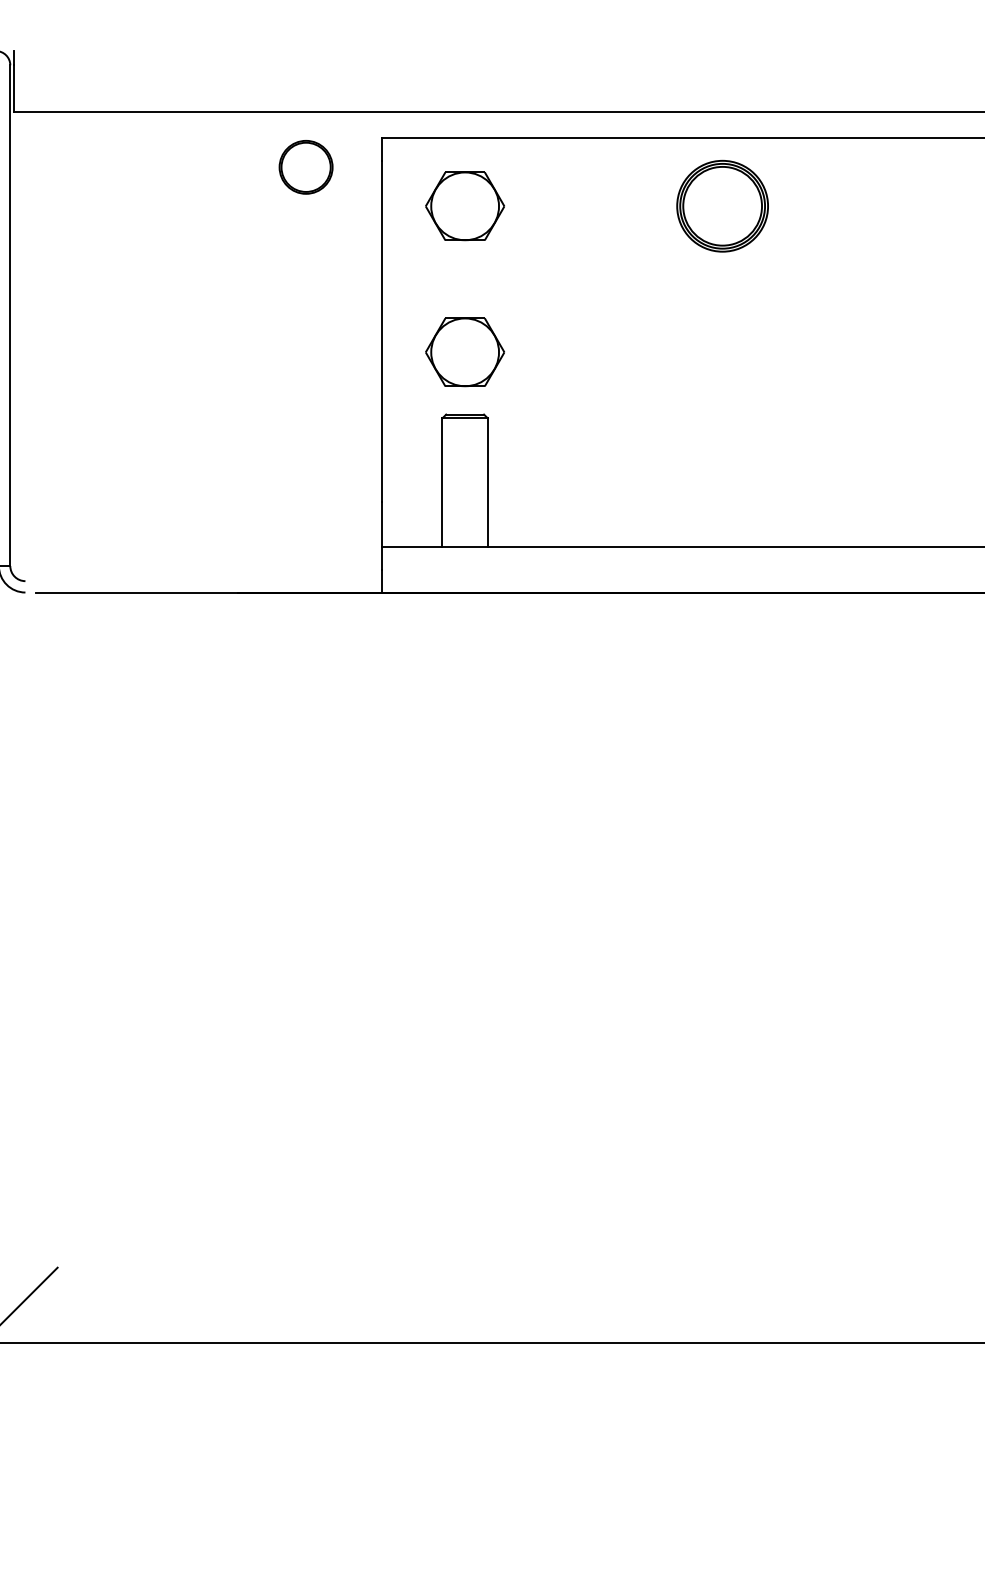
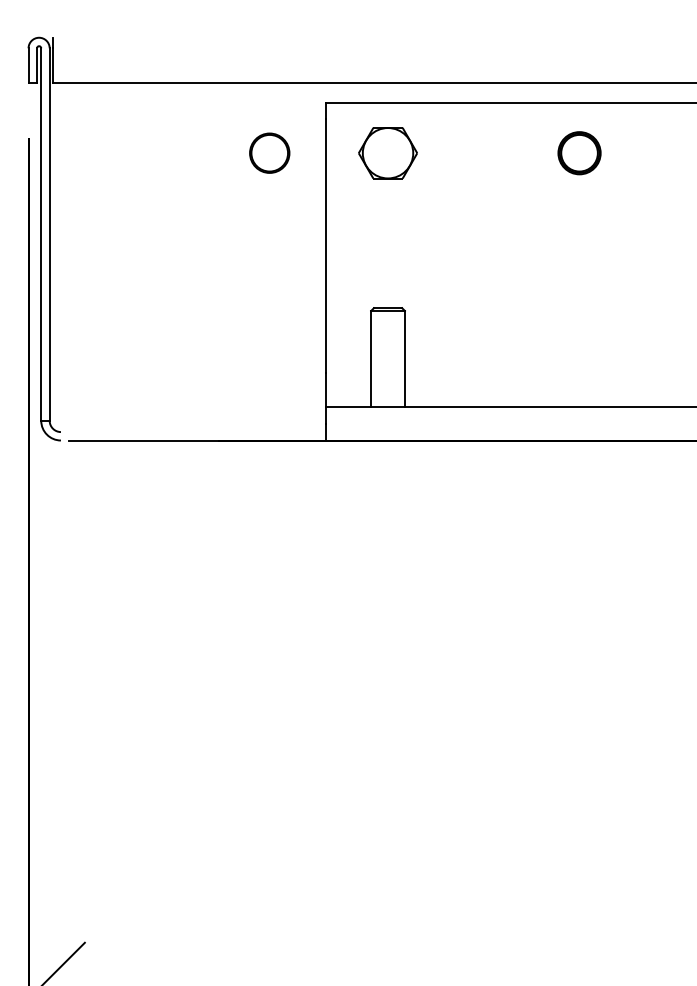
part: (305, 167) -> (269, 153), moved
part: (722, 206) -> (579, 153), size x0.62
part: (464, 352) -> (387, 261), removed

